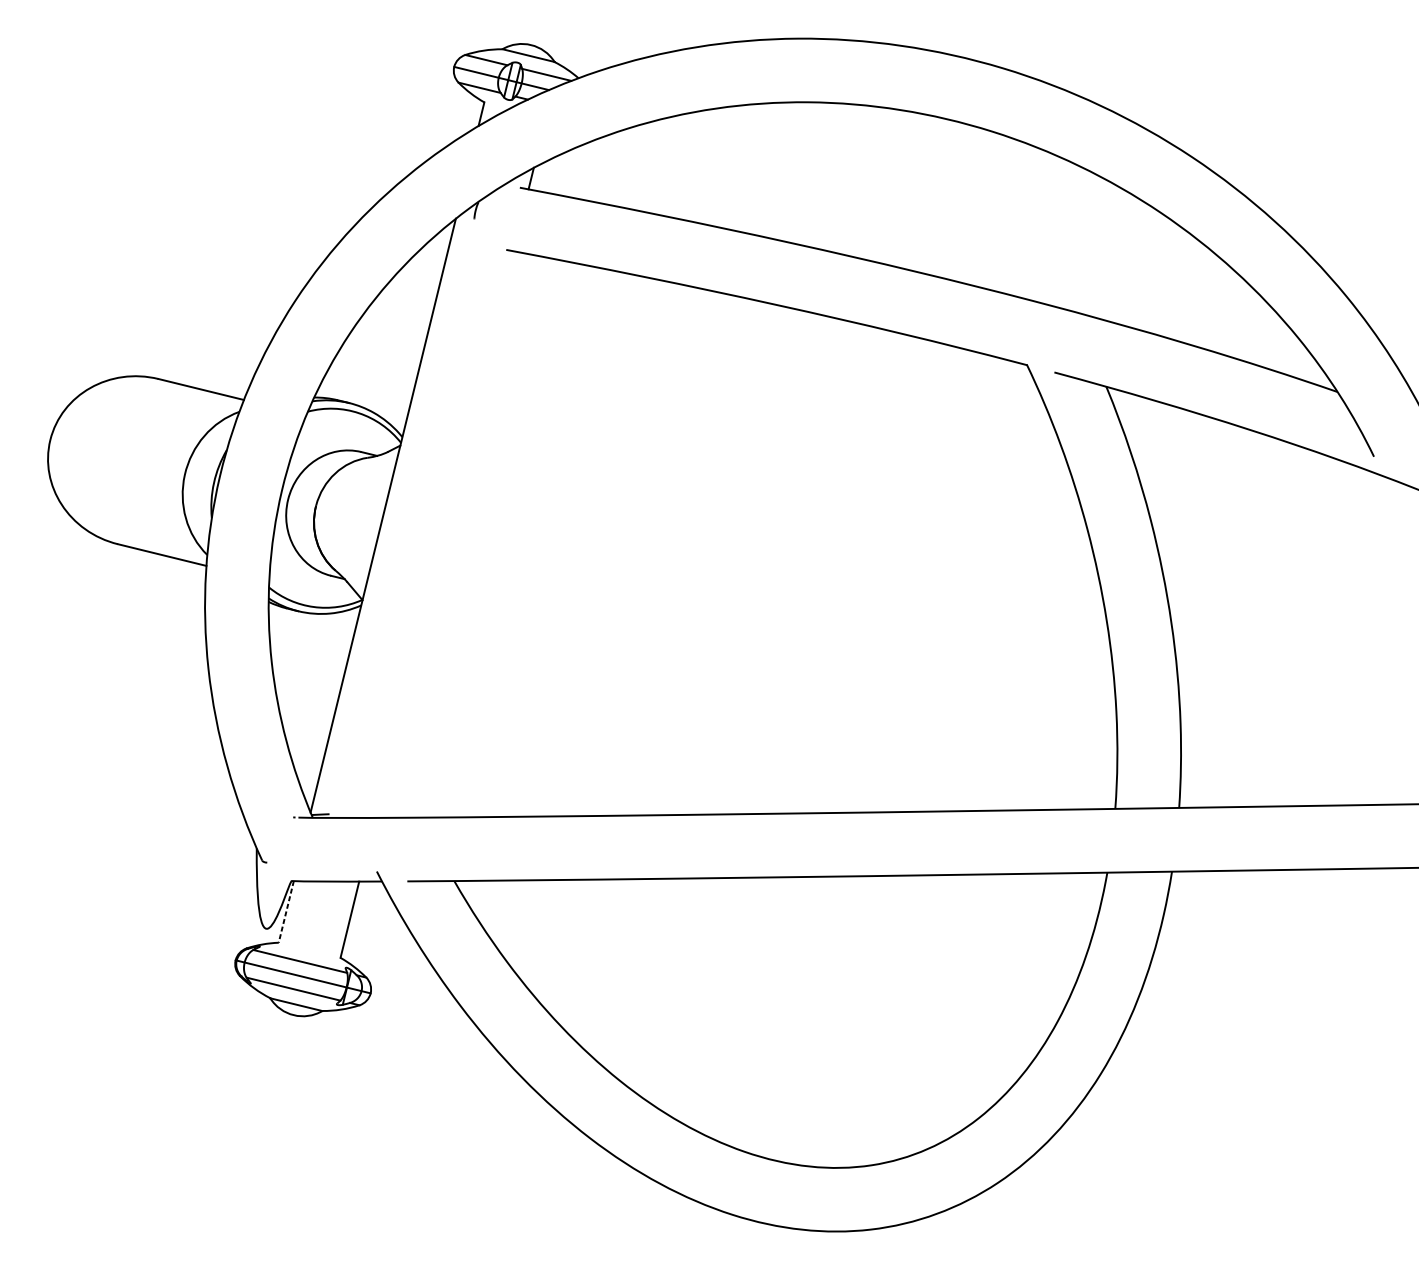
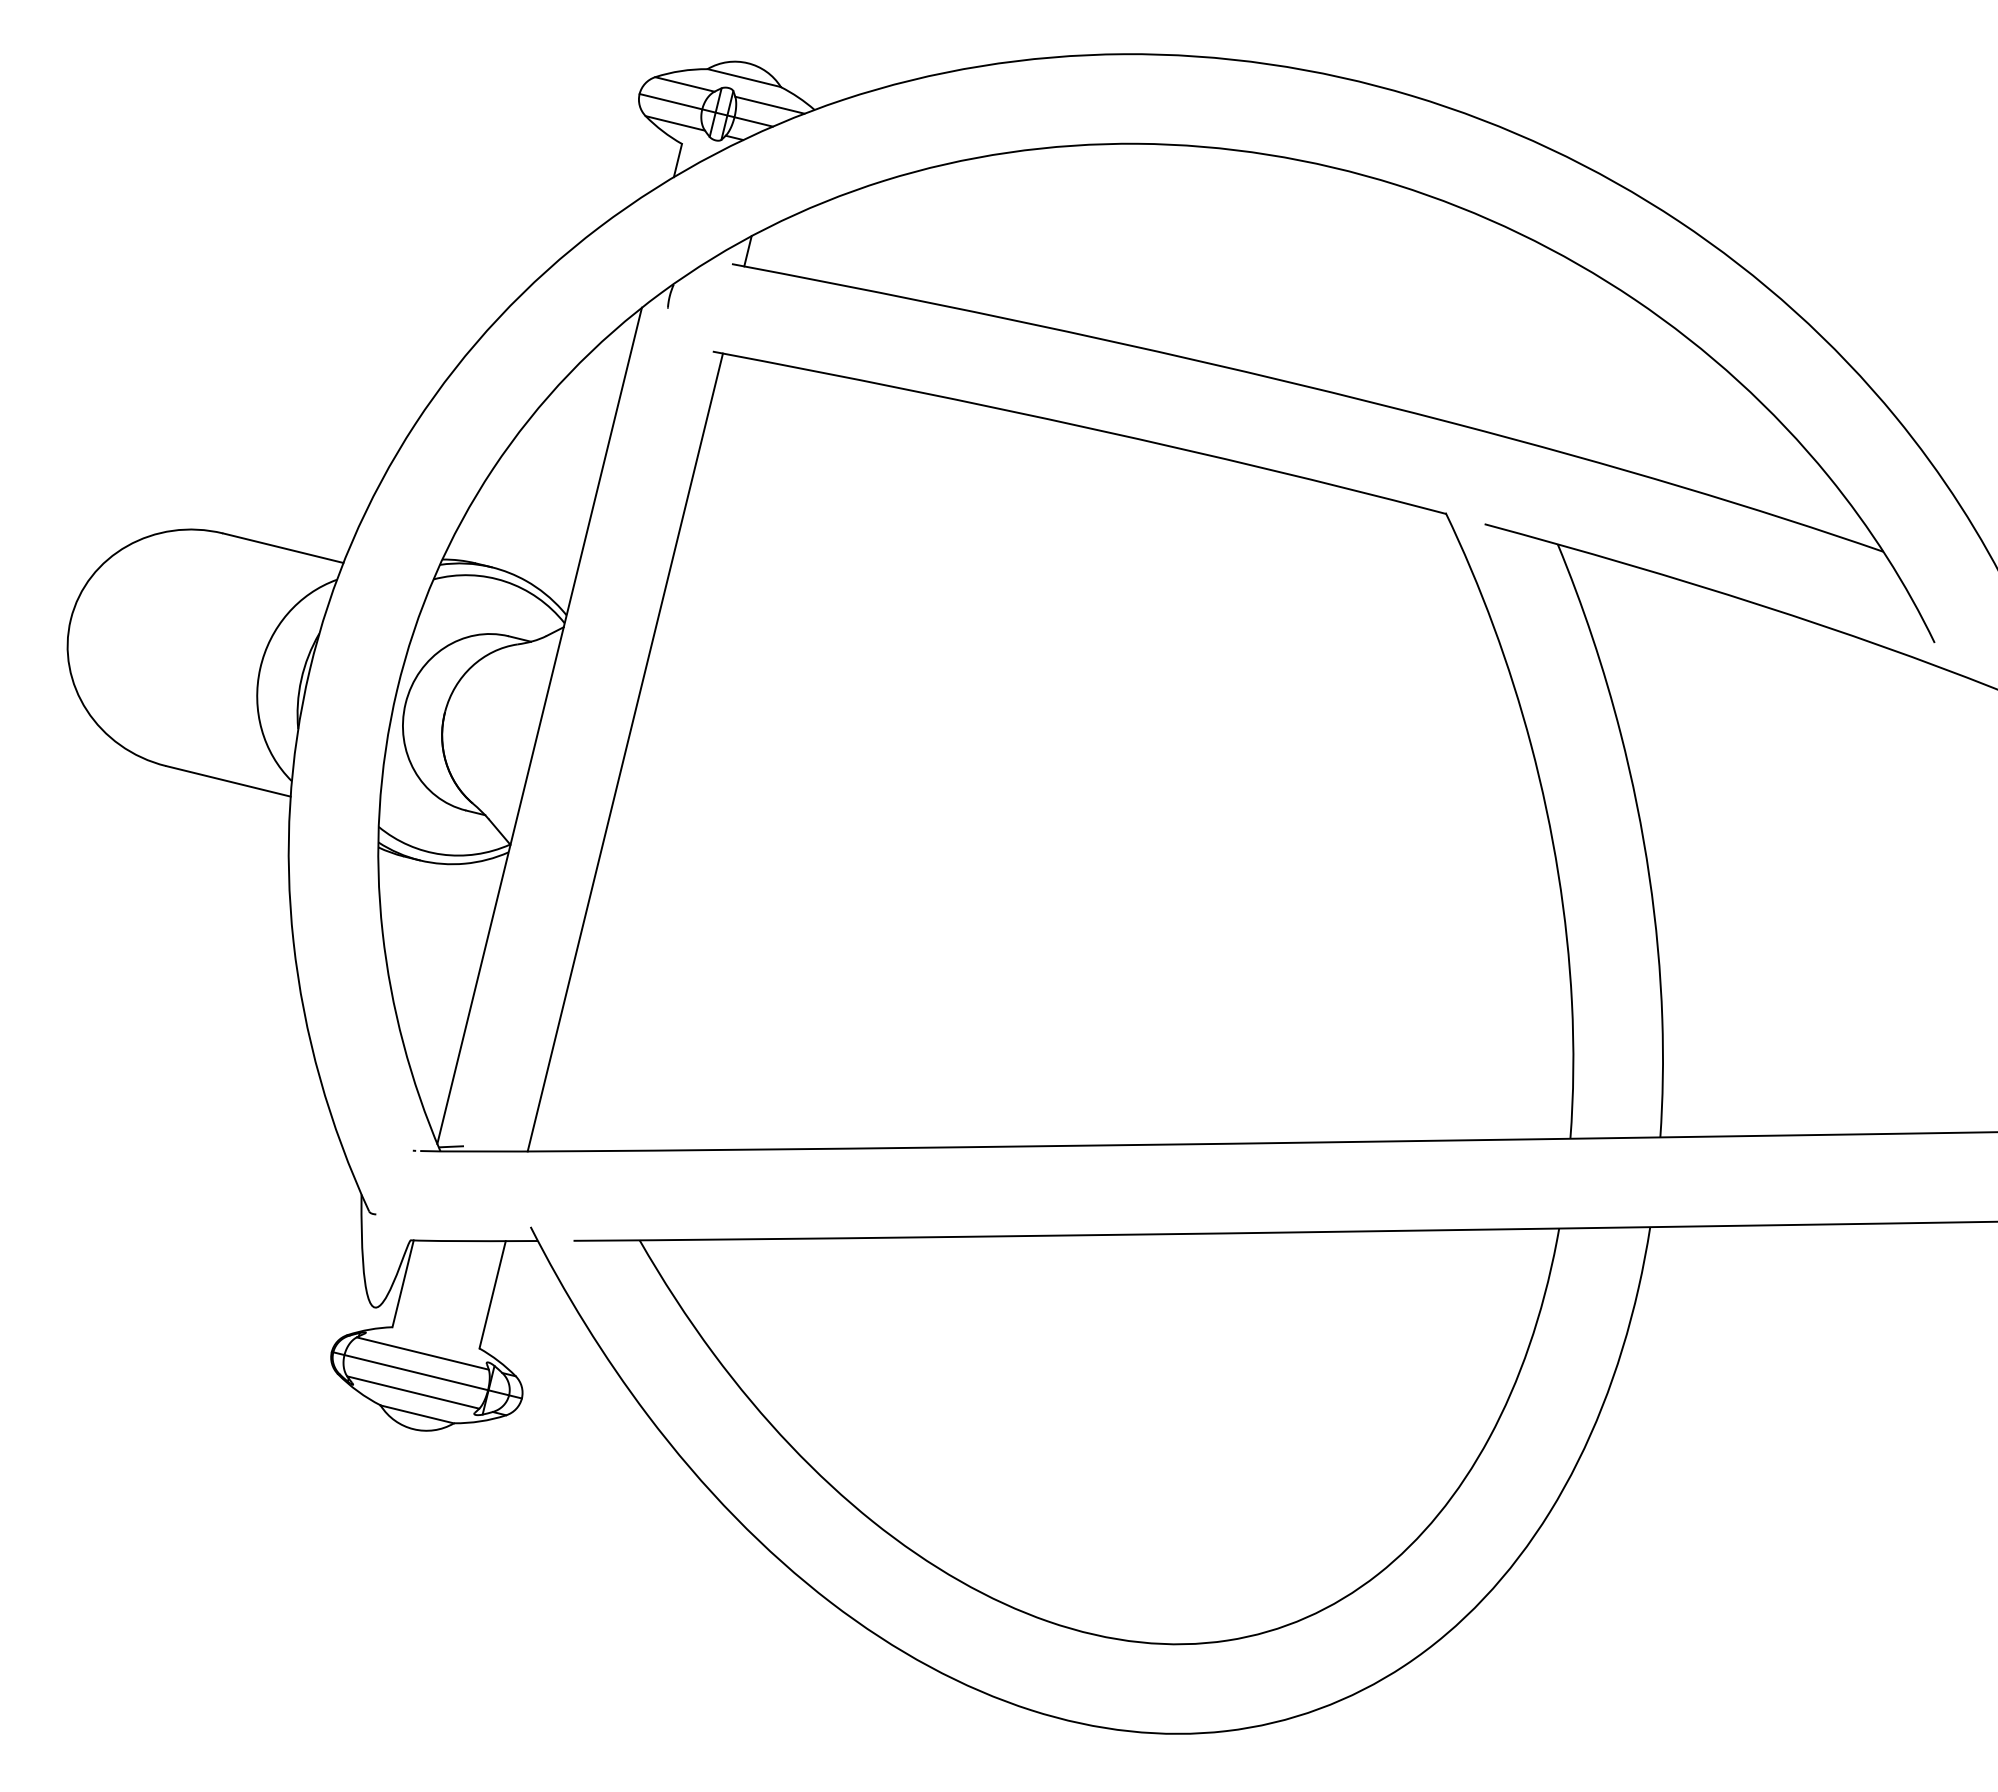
line: (443, 534) -> (624, 752), added
line: (286, 911) -> (403, 1283), dashed -> solid

